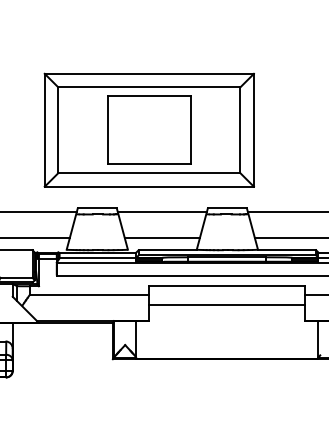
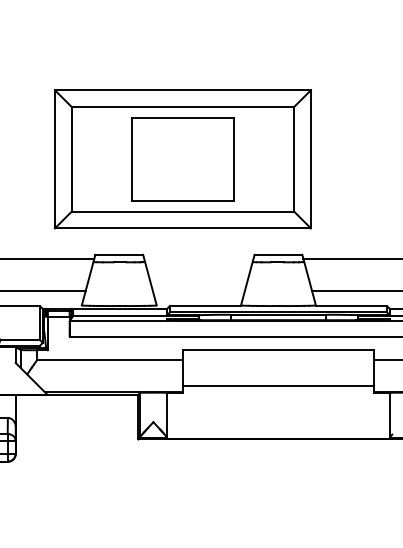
line: (162, 211) -> (199, 258), removed
line: (162, 237) -> (199, 290), removed
line: (227, 304) -> (278, 385), moved

